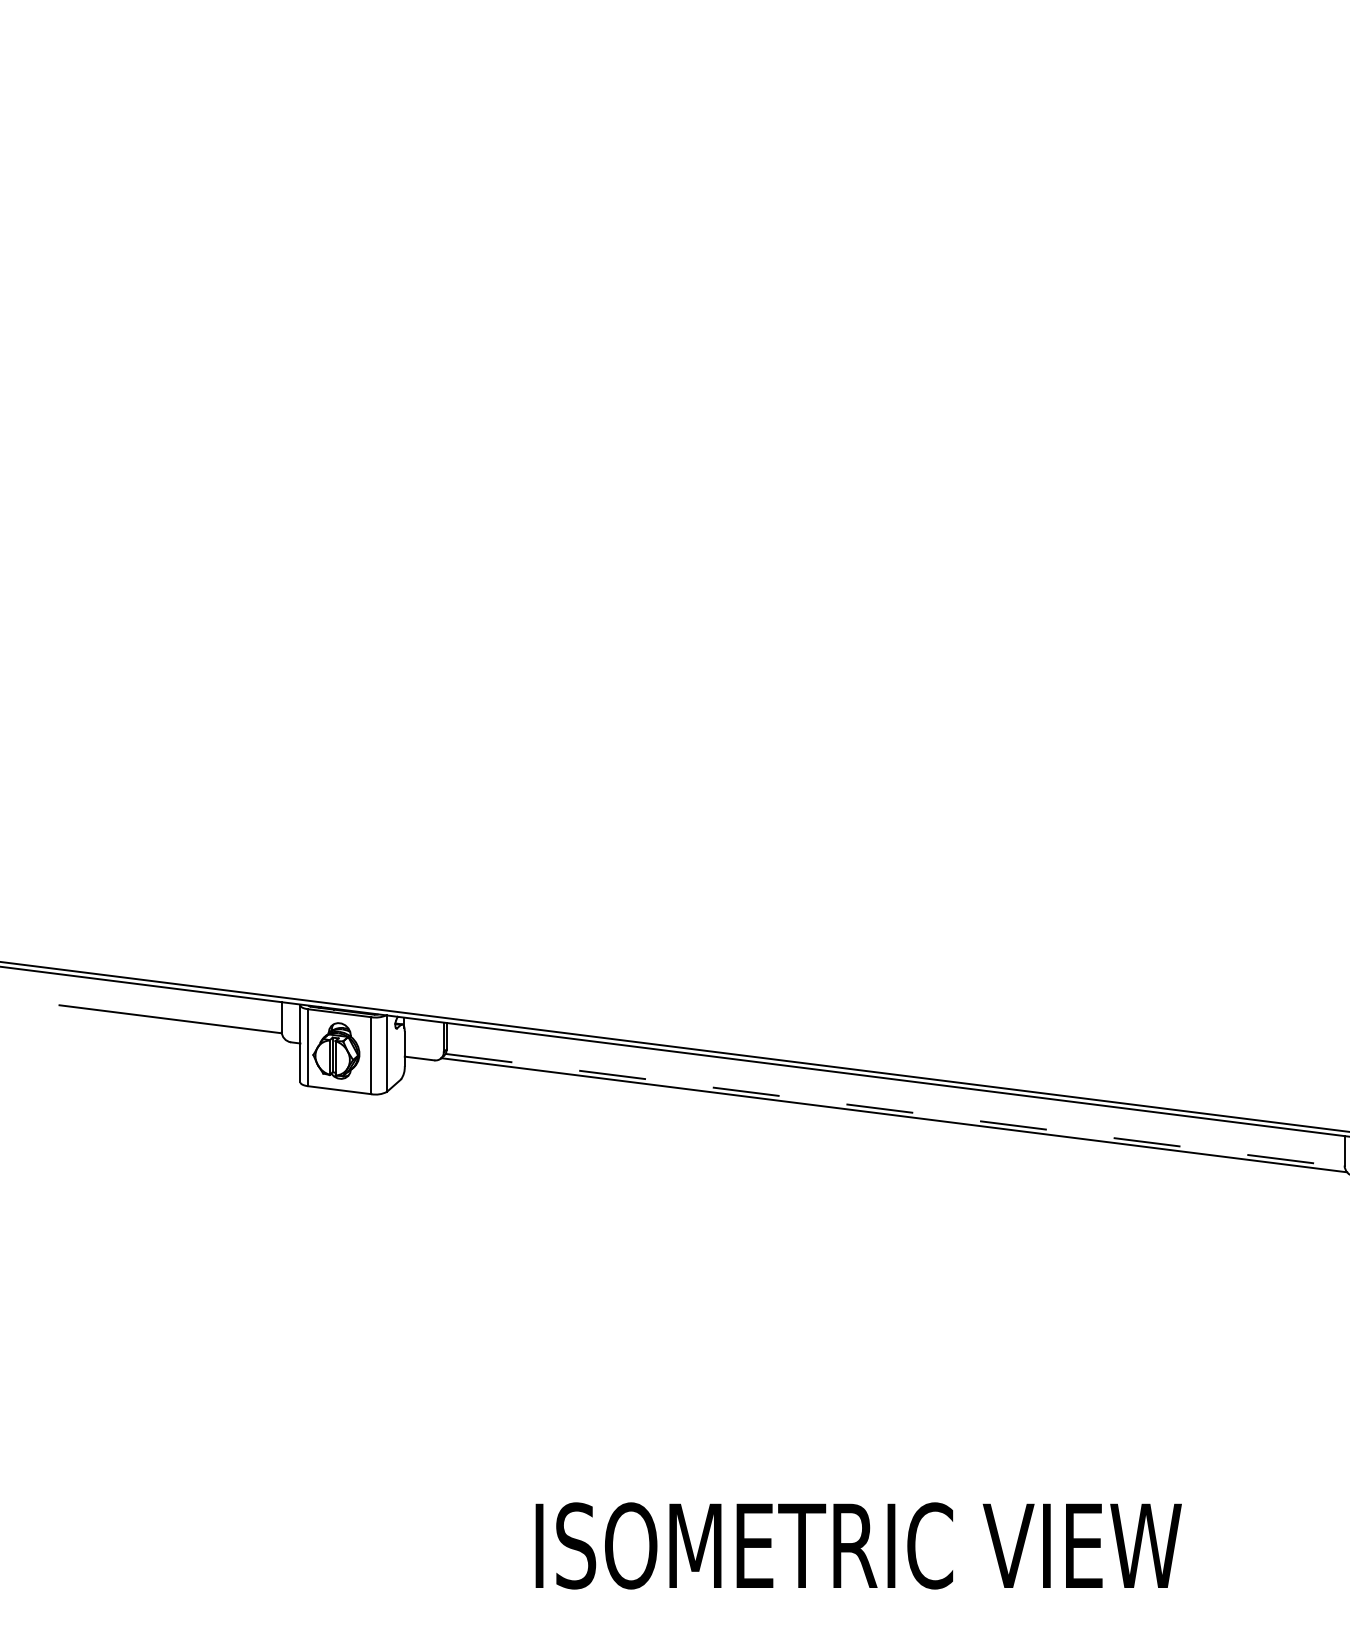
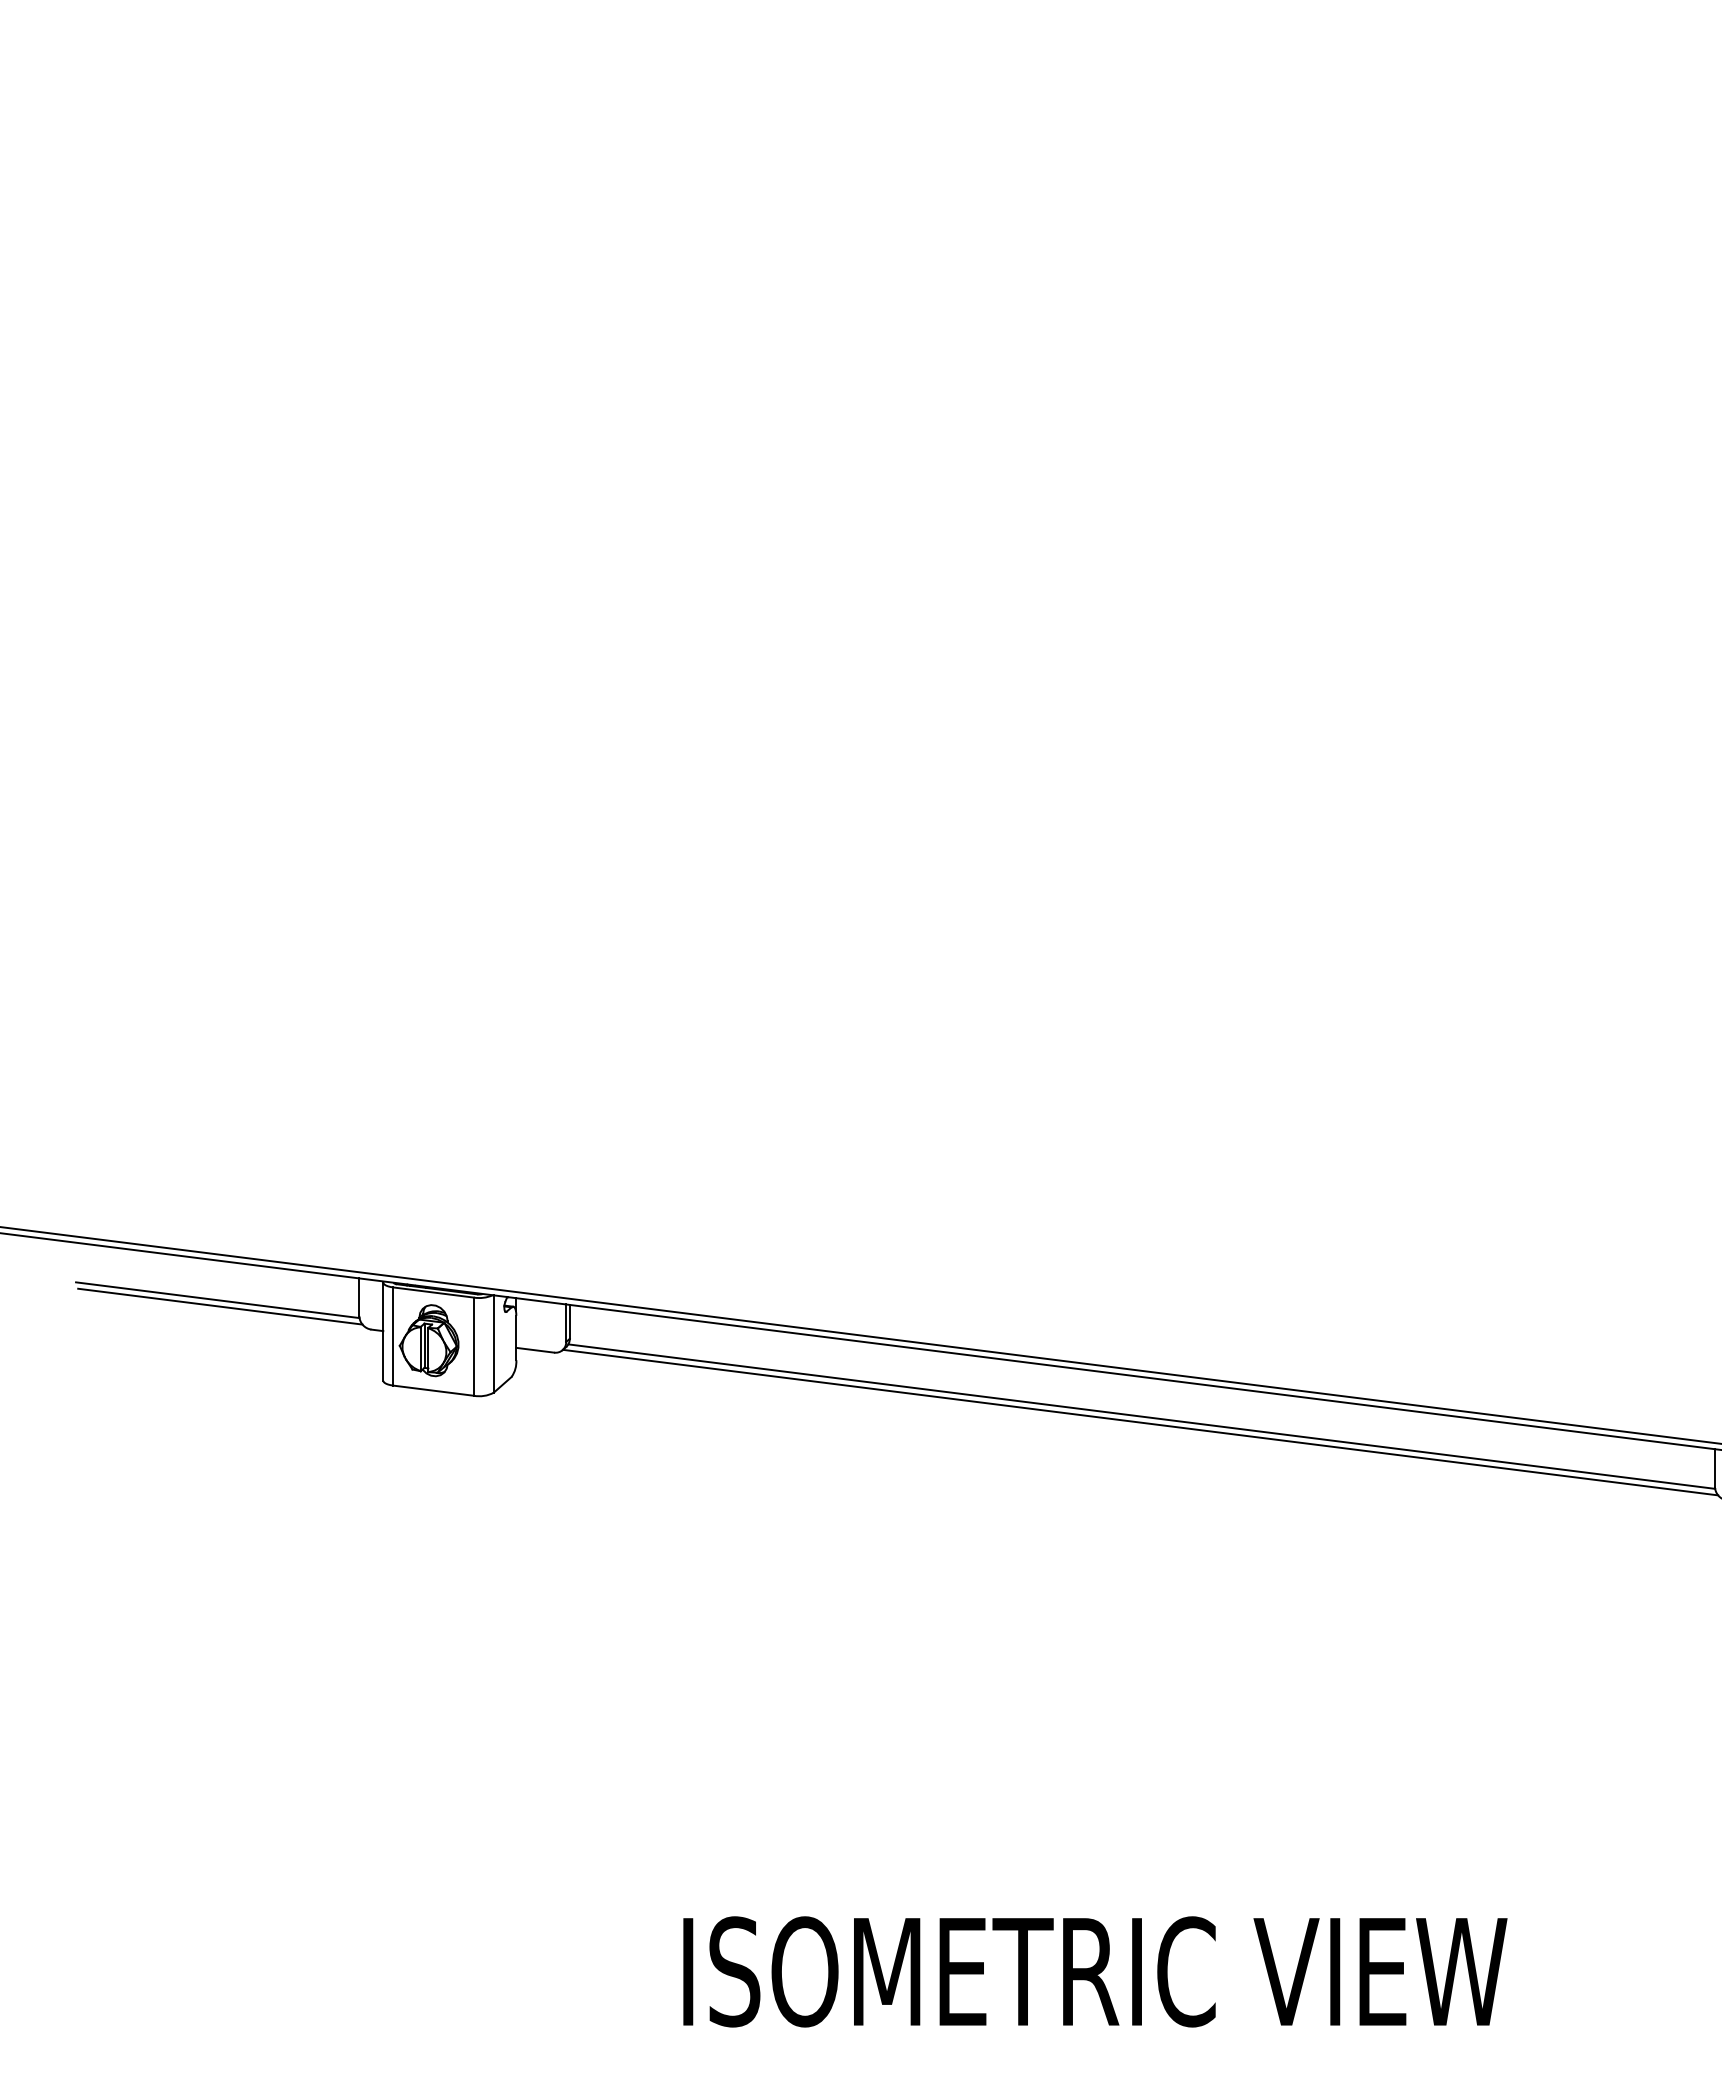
line: (172, 1024) -> (220, 1306), added
line: (894, 1110) -> (1141, 1416), dashed -> solid

